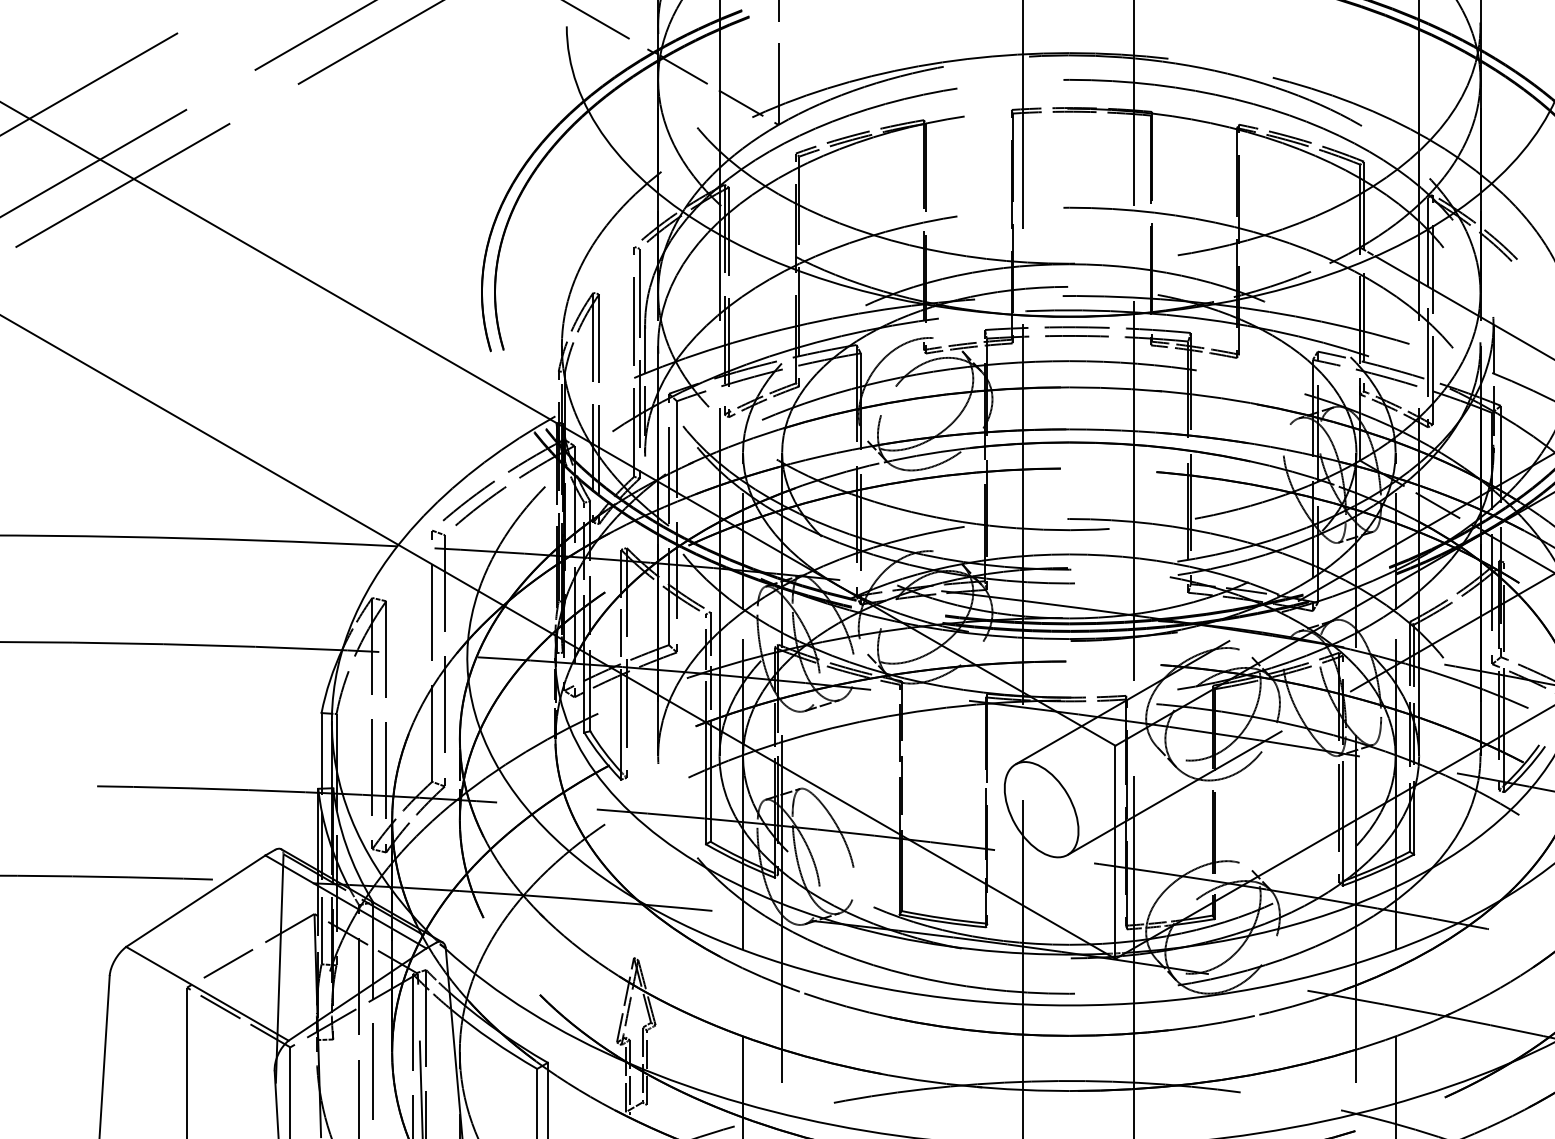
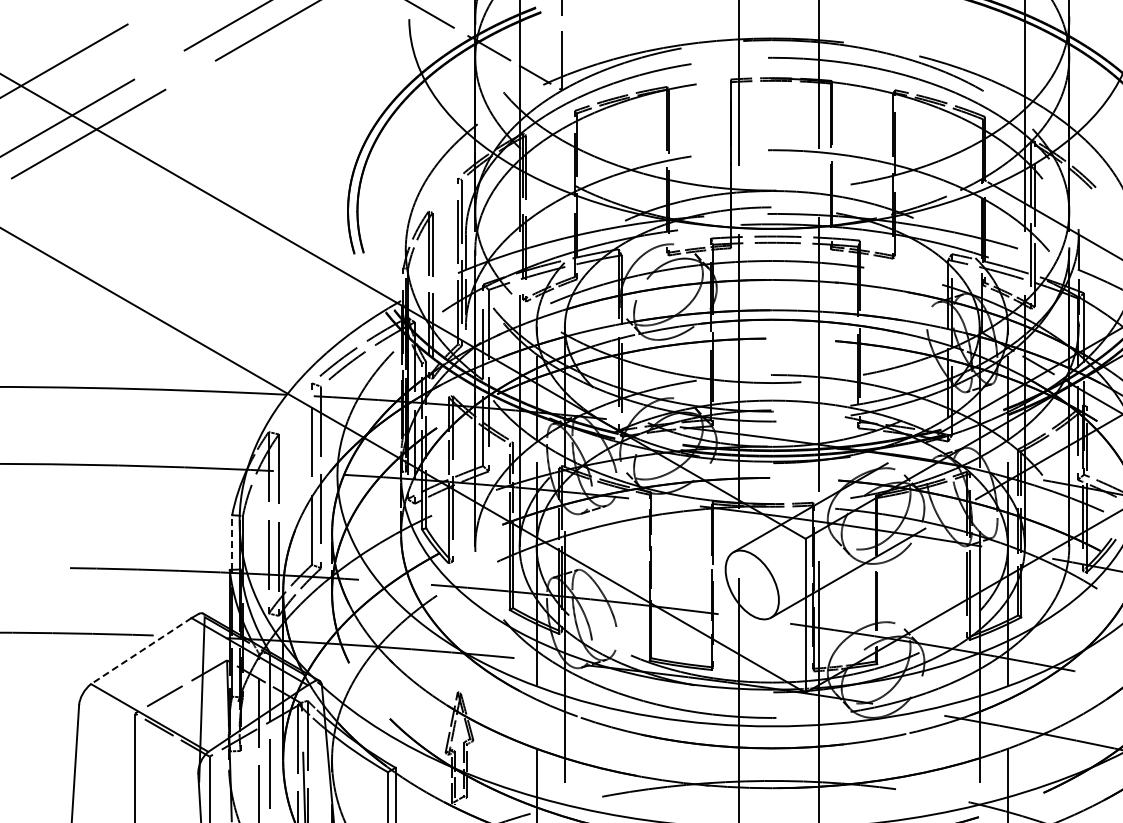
line: (322, 750) -> (232, 542), solid -> dashed
line: (194, 901) -> (140, 651), solid -> dashed

